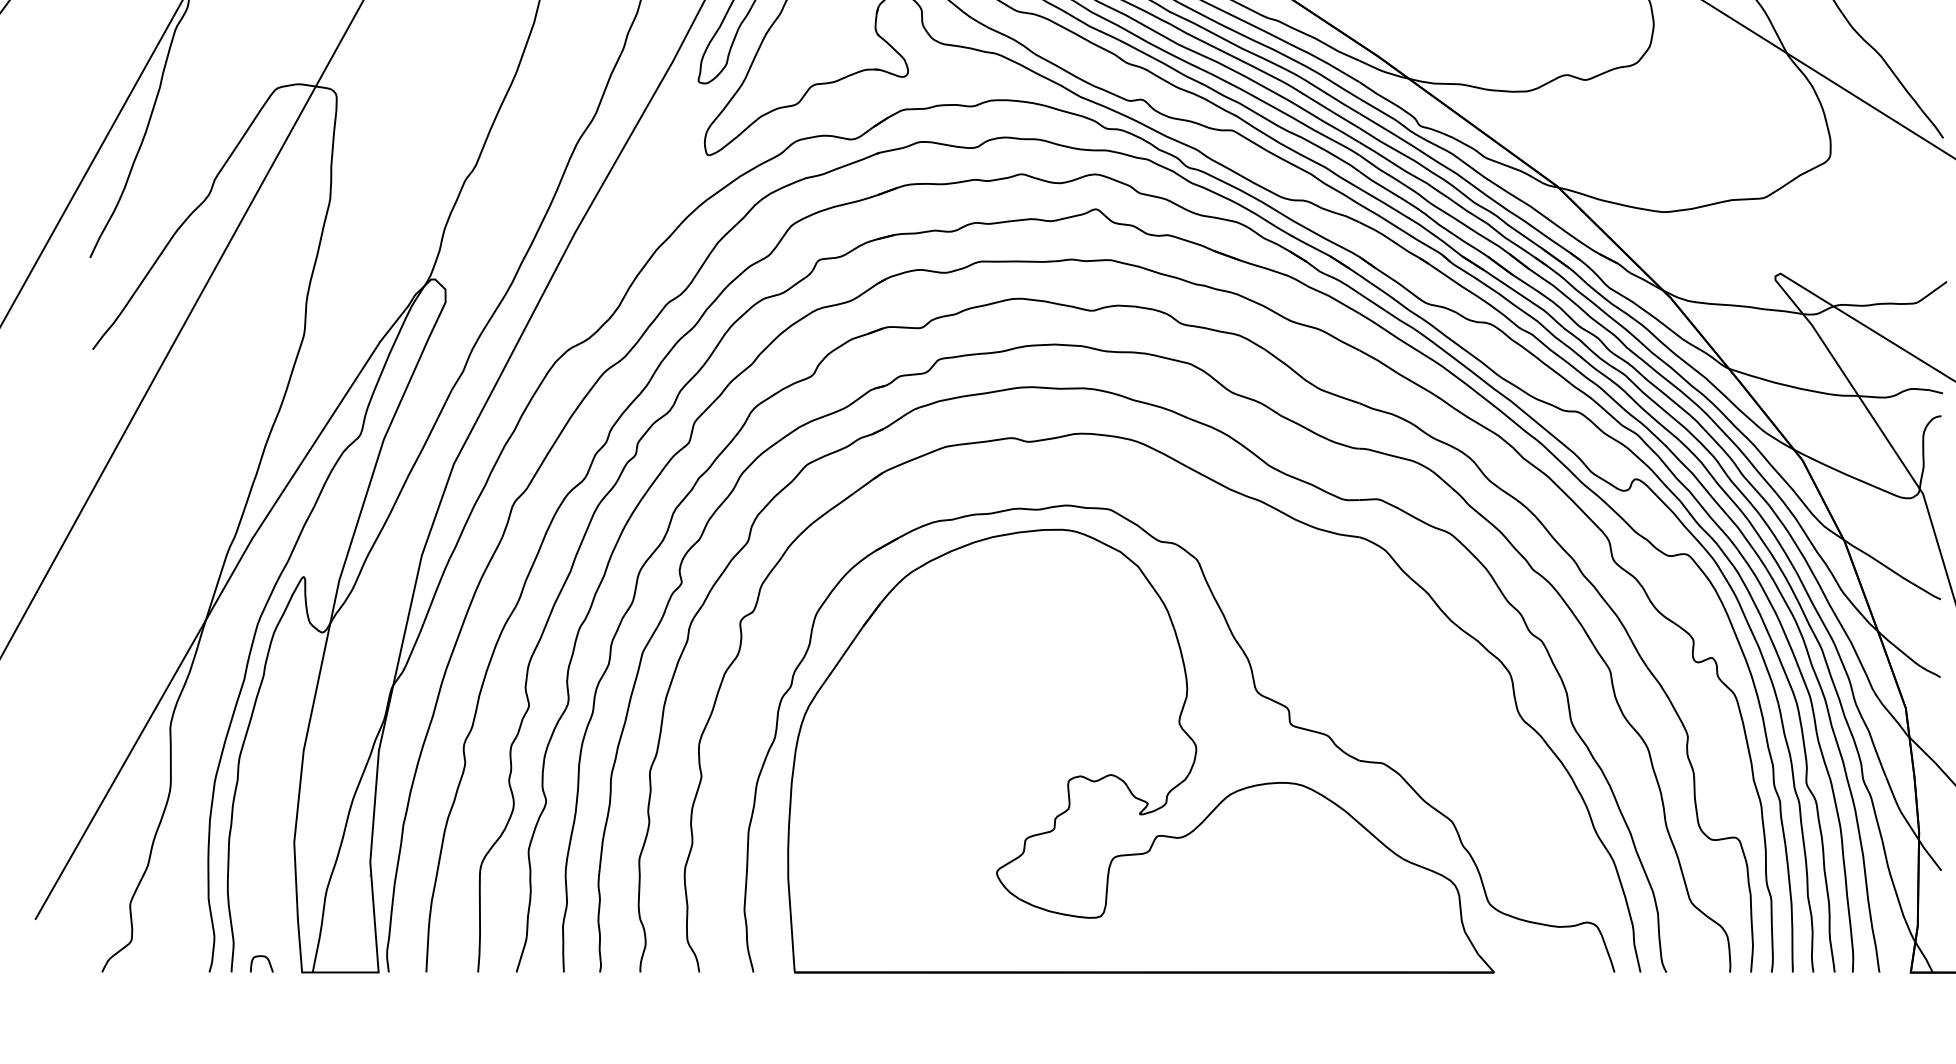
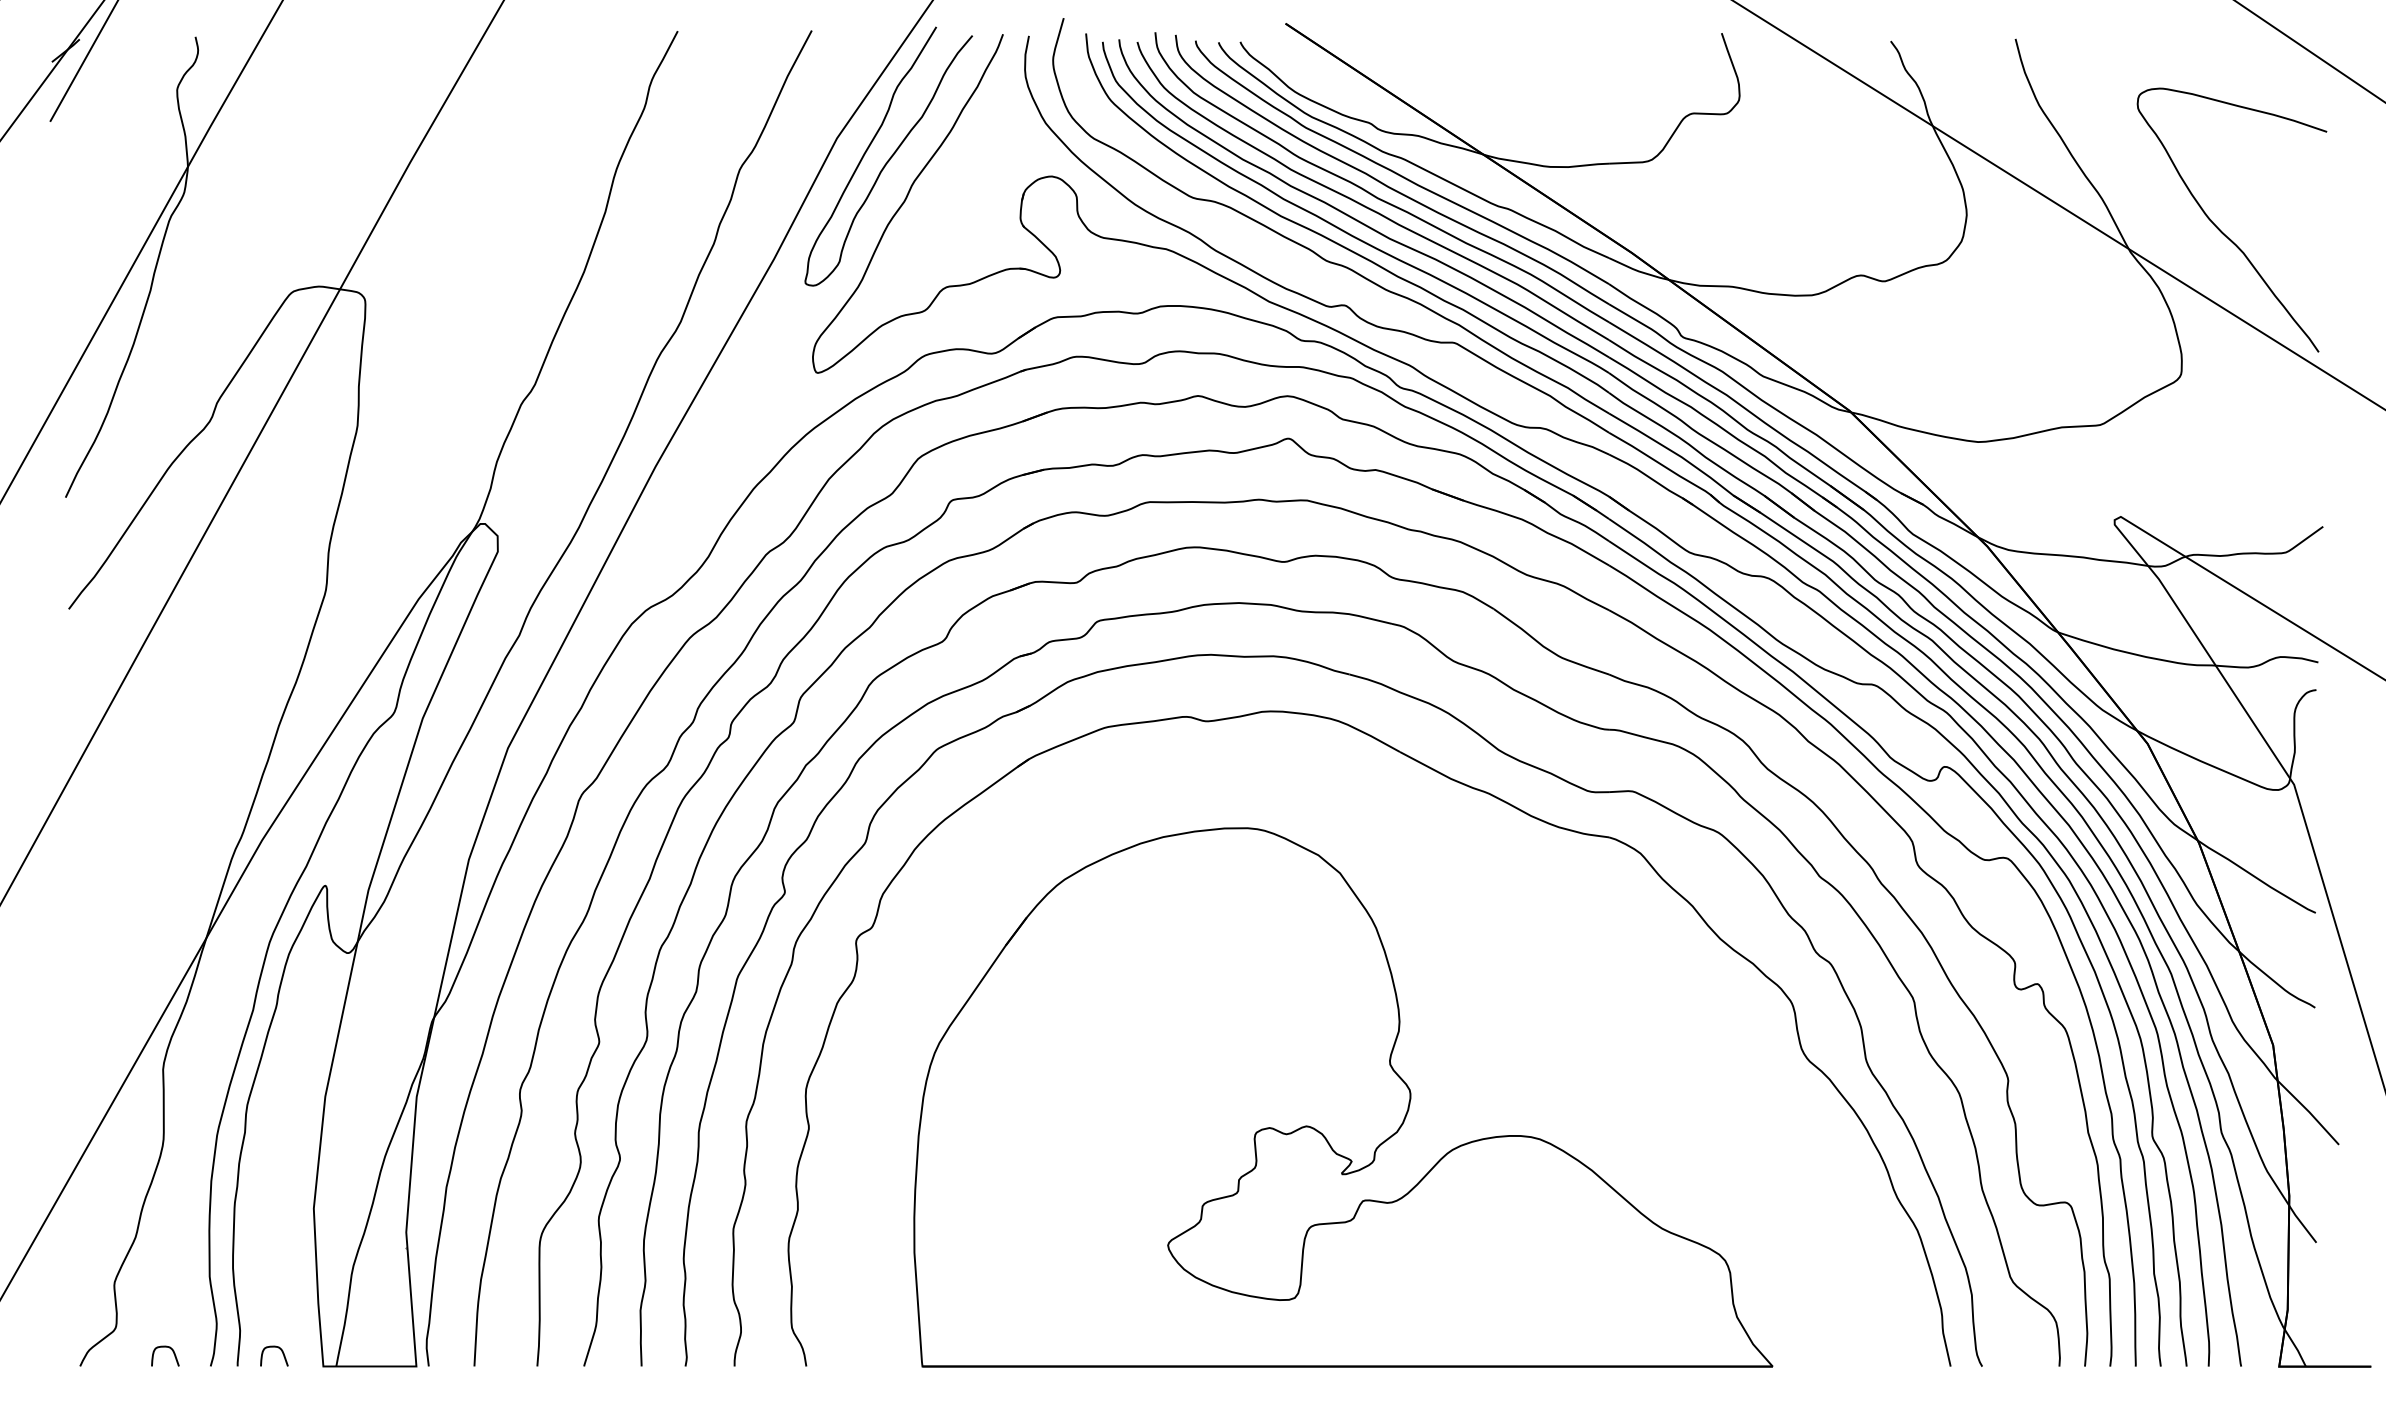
part: (1256, 692) -> (1483, 1025), removed
curve: (176, 958) -> (170, 1349), added

